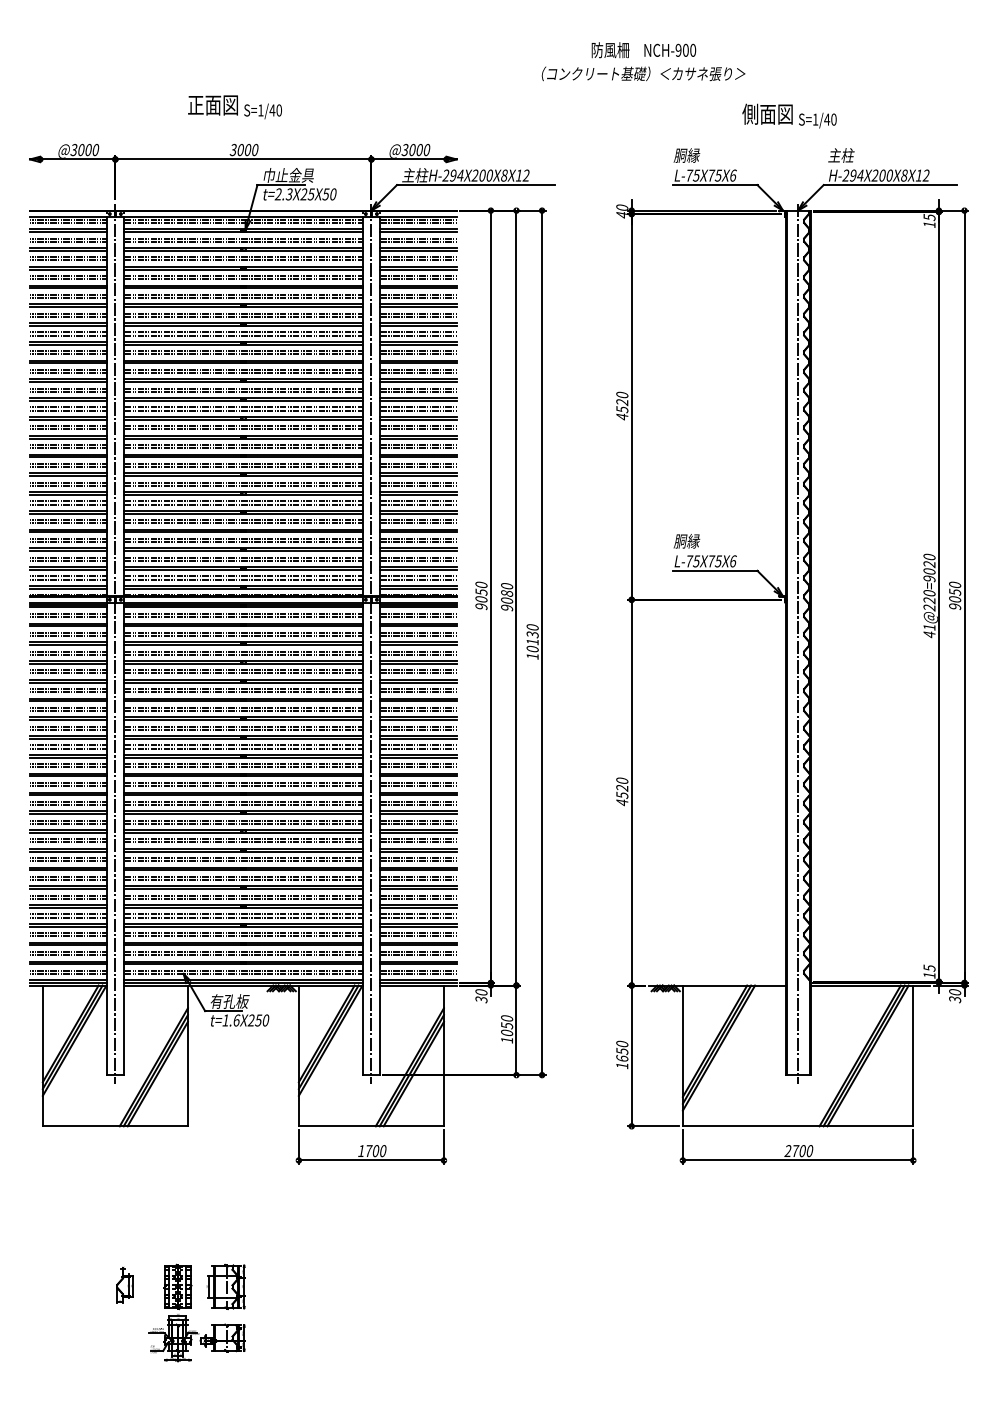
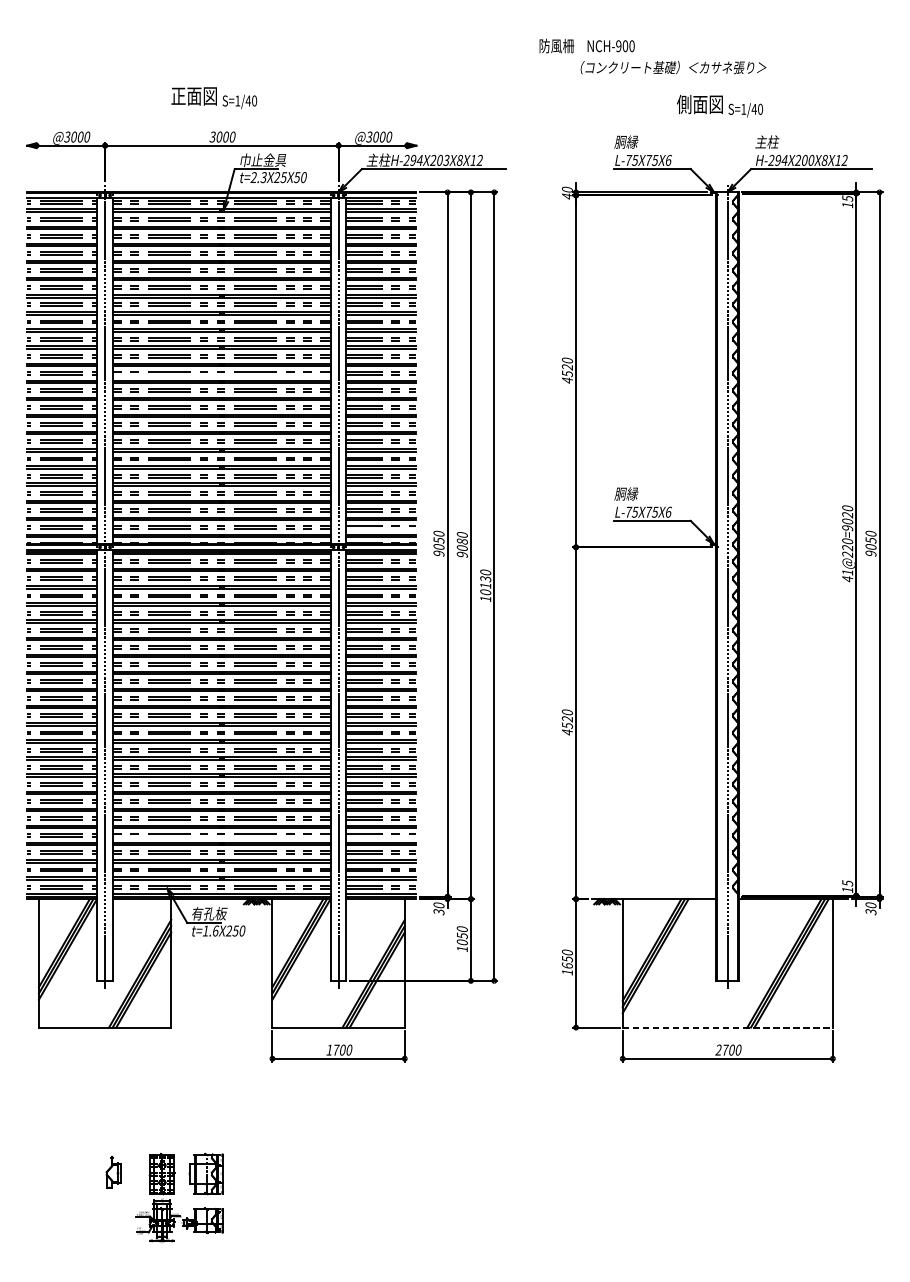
text: (643, 73) -> (673, 67), moved
text: (489, 175) -> (446, 160), H-294X200X8X12 -> H-294X203X8X12
line: (242, 410) -> (221, 374), removed
line: (417, 579) -> (380, 528), removed
line: (242, 917) -> (221, 837), removed
line: (417, 917) -> (380, 837), removed
line: (798, 1126) -> (728, 1027), solid -> dashed

